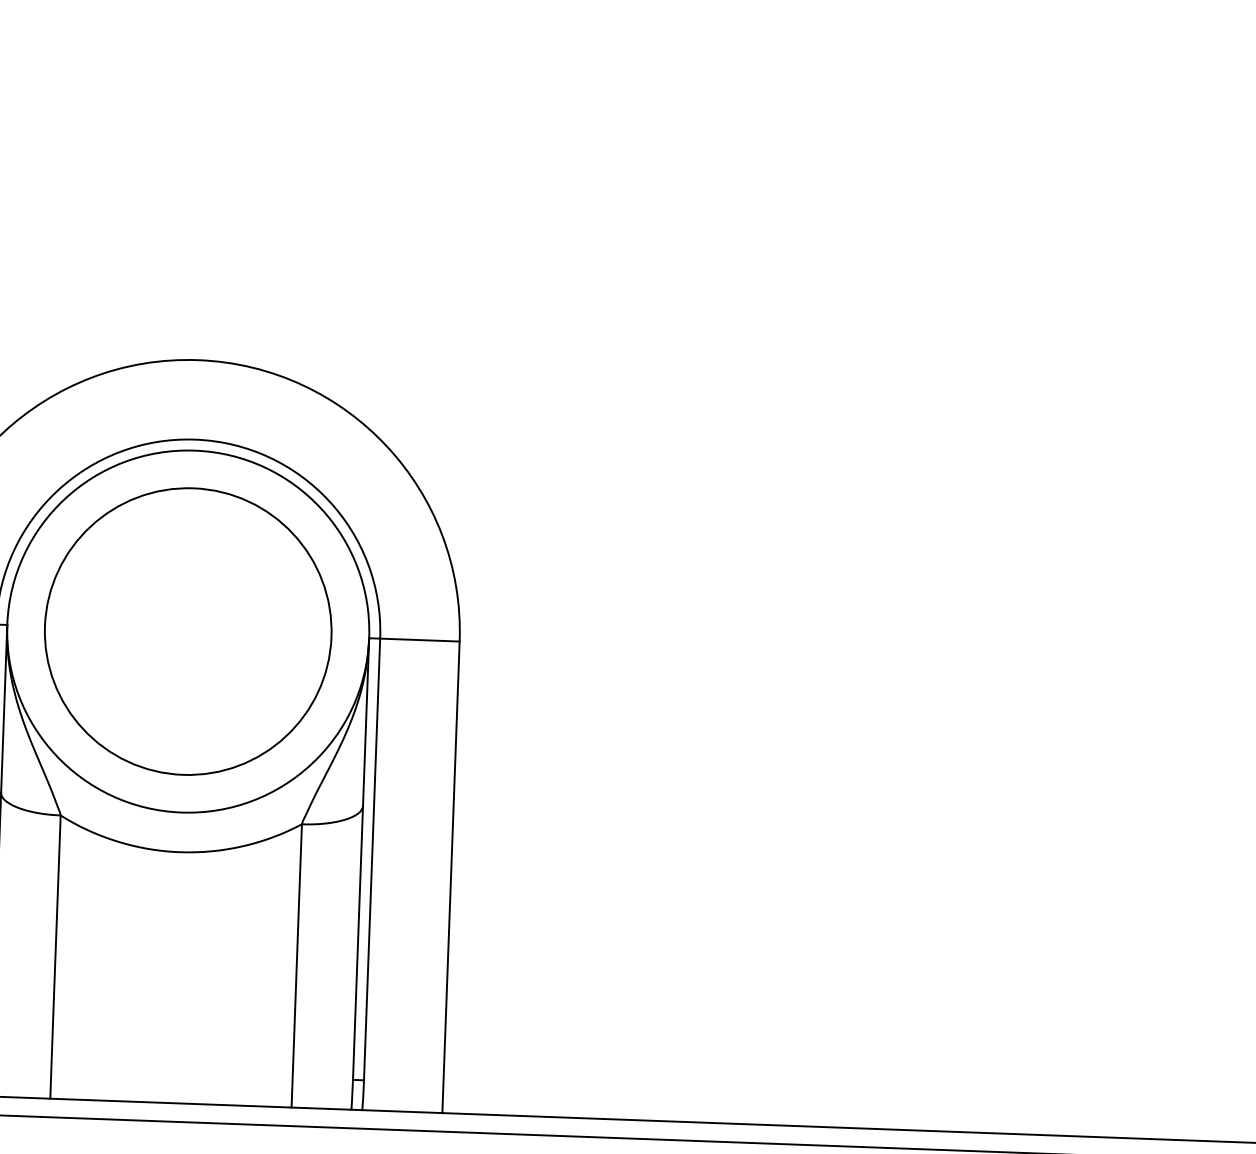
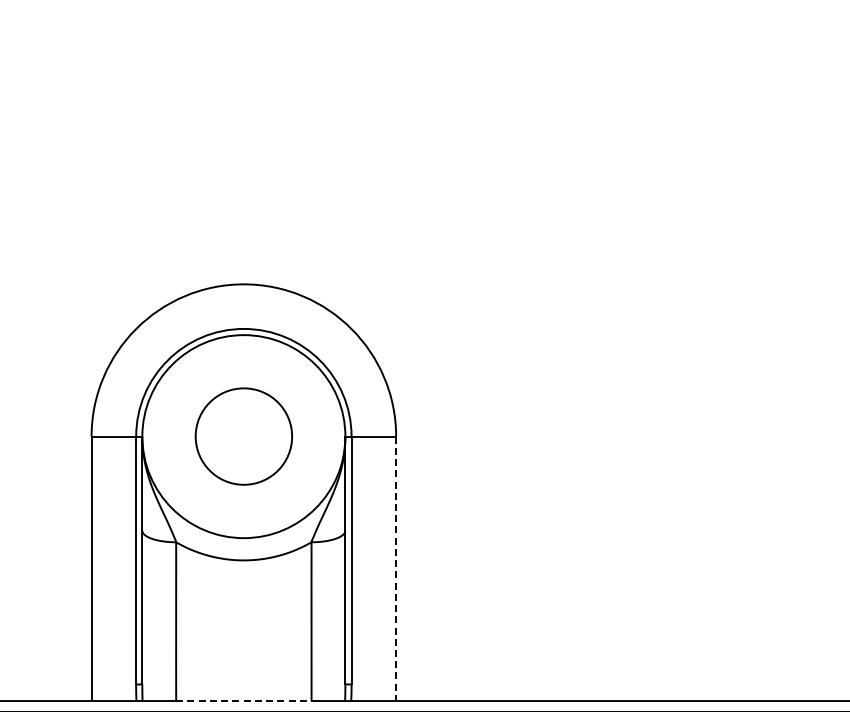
circle: (187, 631) -> (243, 436), size x0.6
line: (451, 878) -> (396, 569), solid -> dashed
line: (170, 1103) -> (243, 701), solid -> dashed

